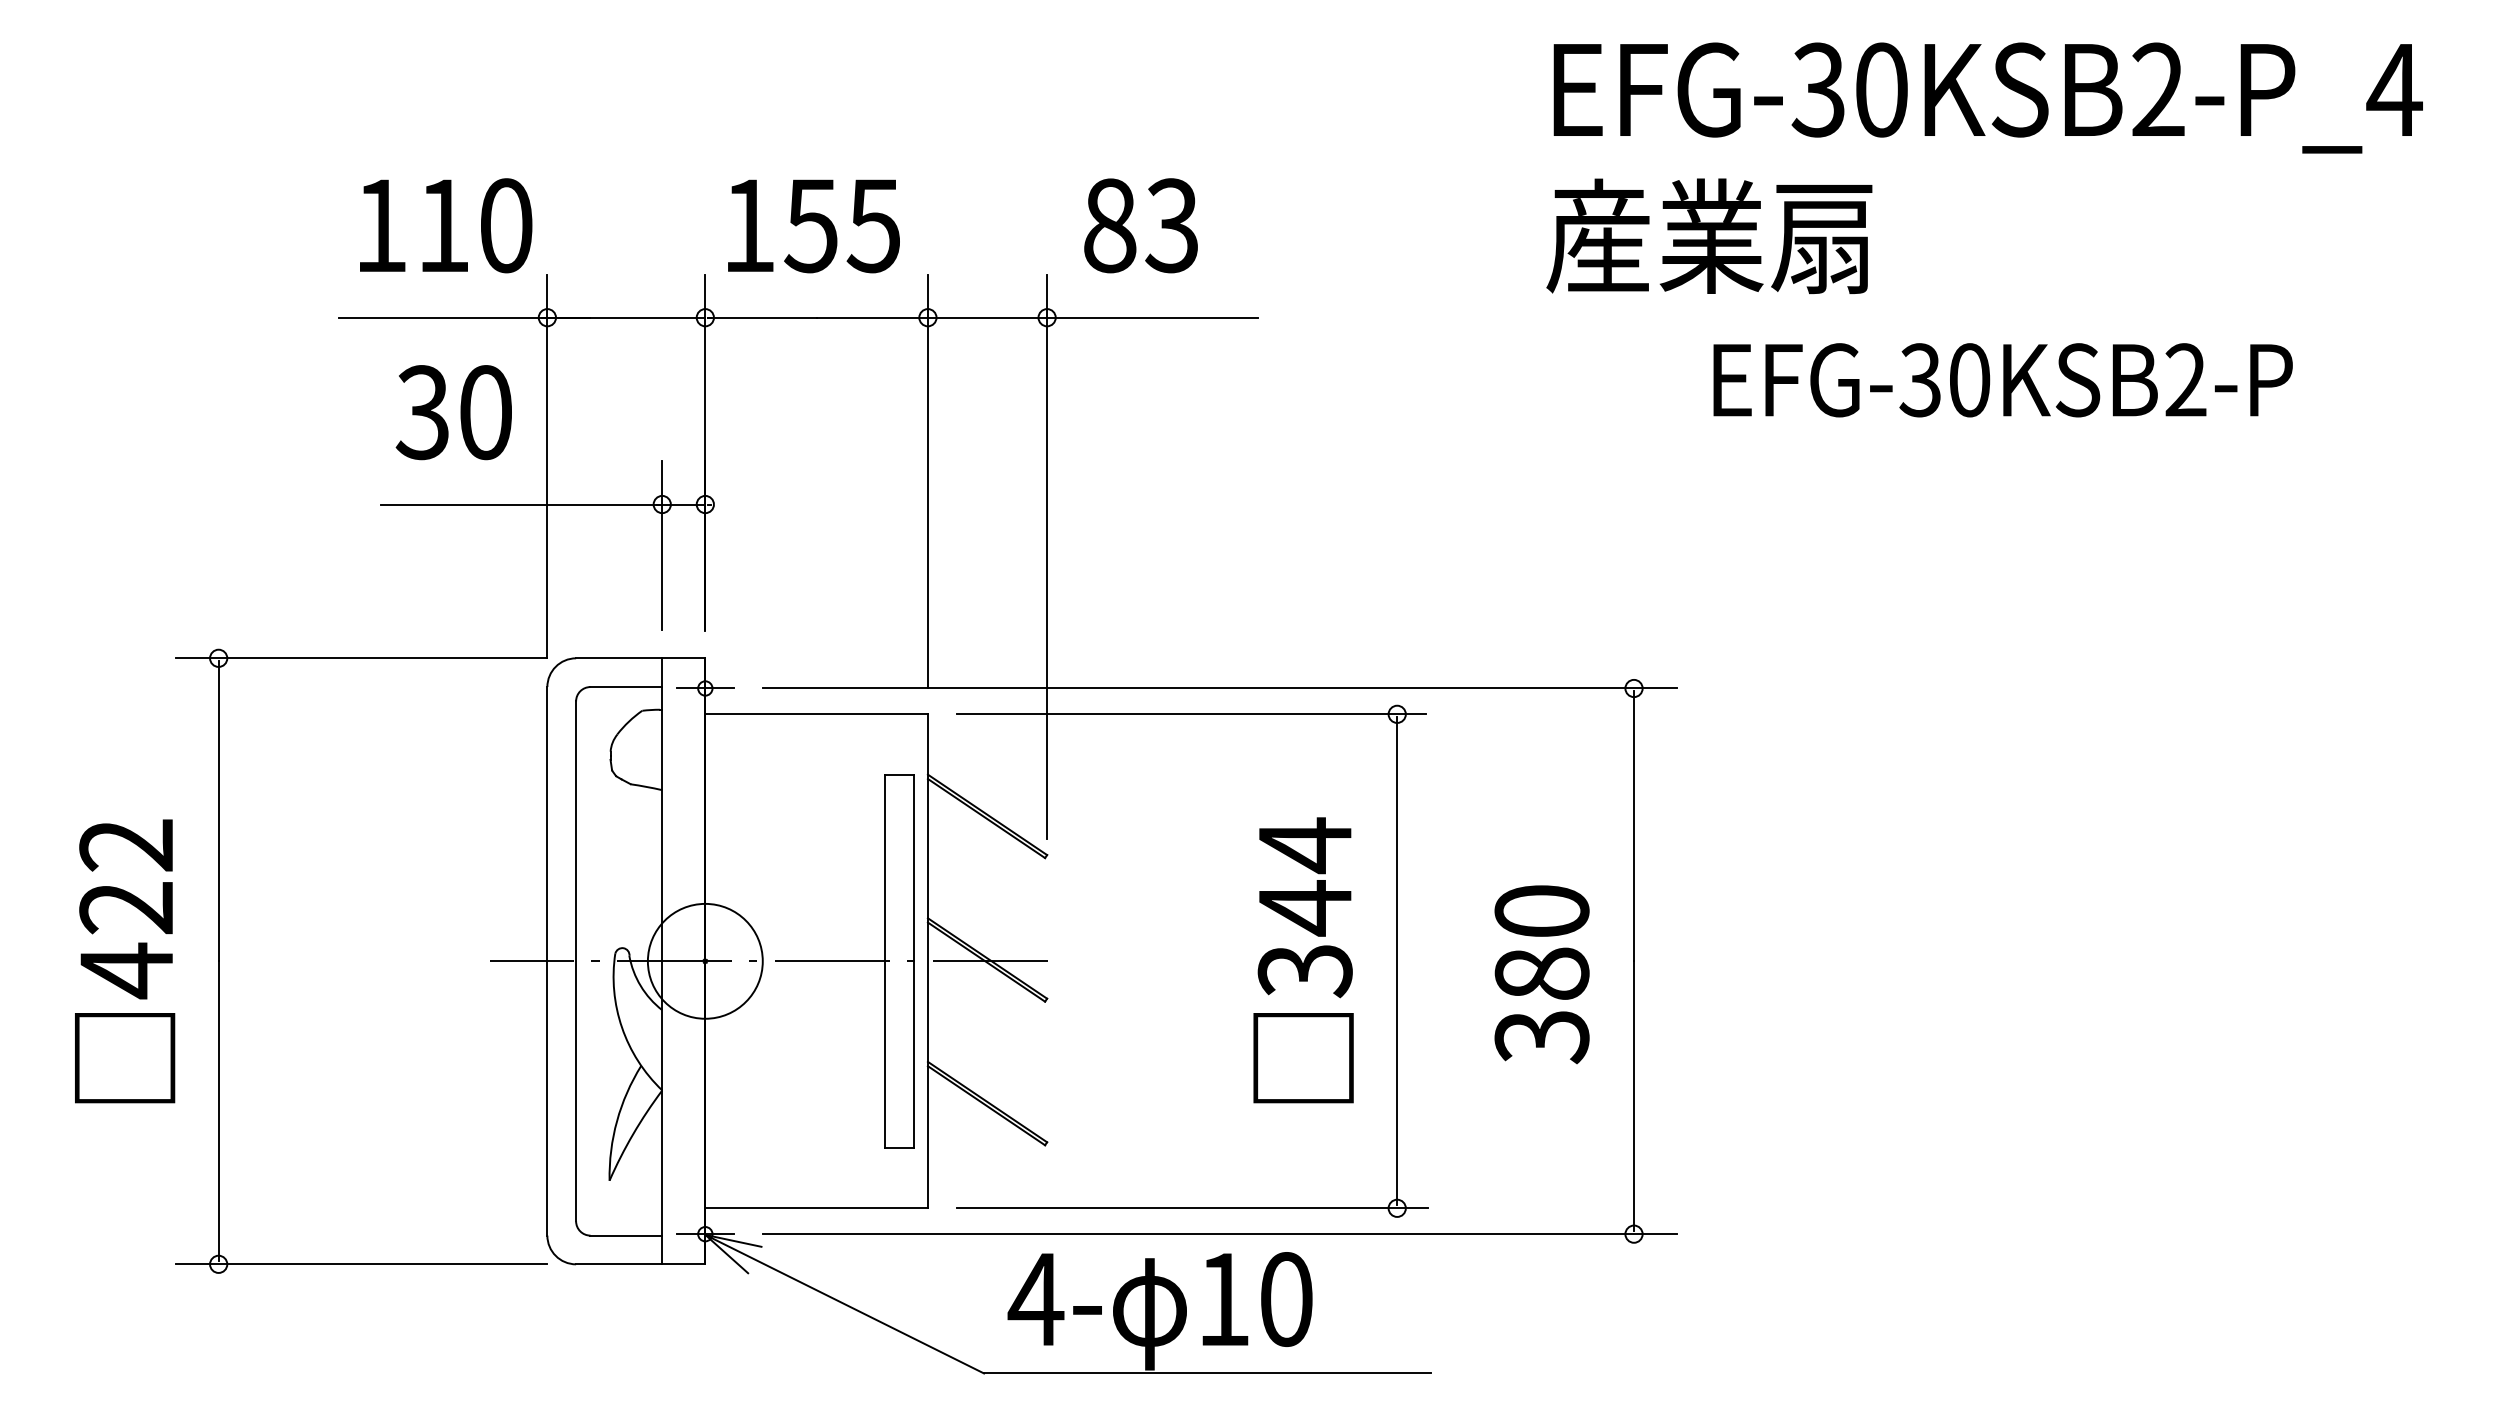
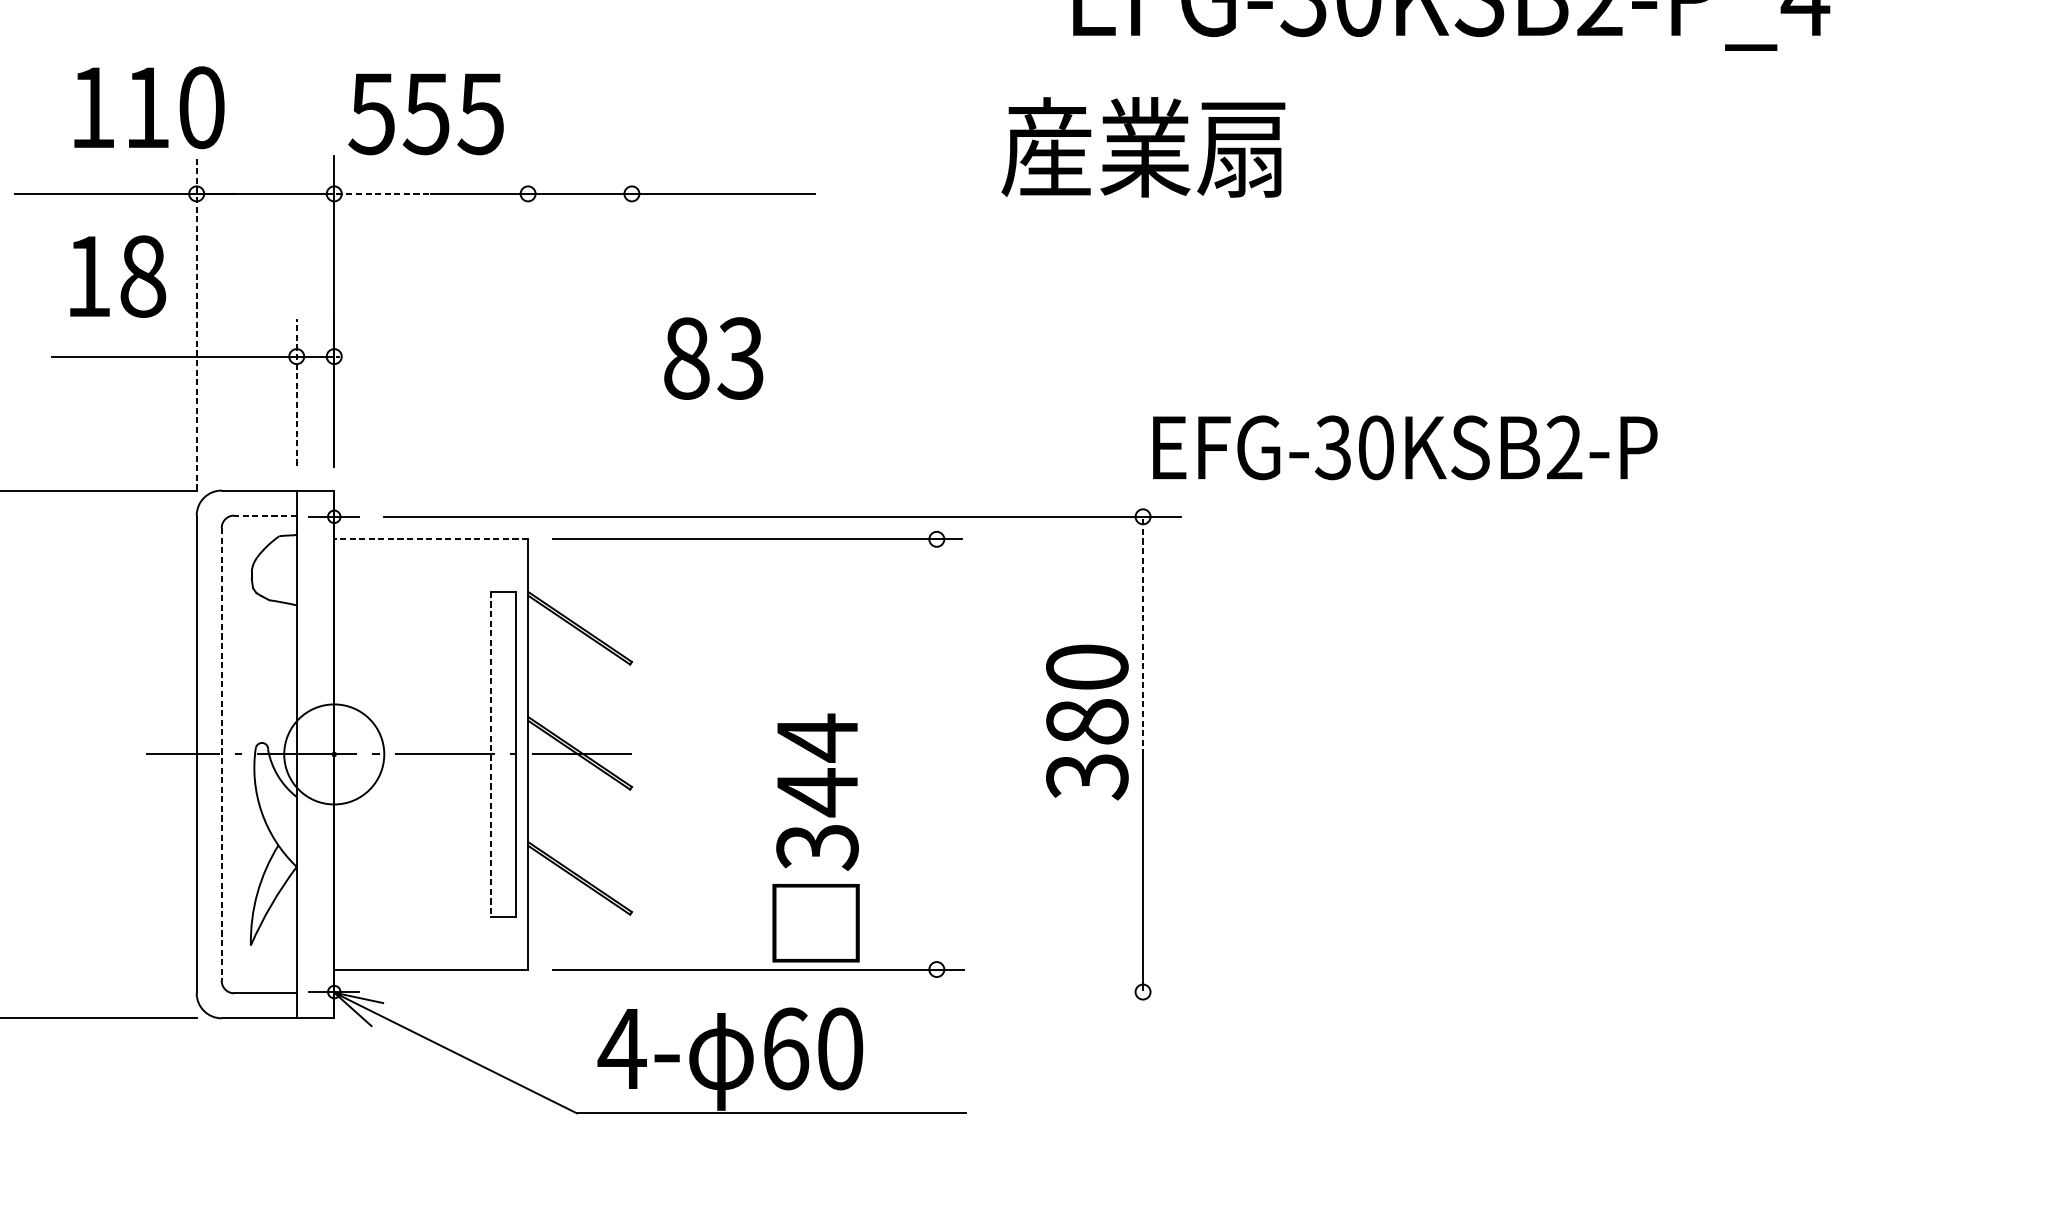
text: (446, 225) -> (149, 107), moved
text: (1140, 225) -> (713, 358), moved
text: (747, 226) -> (370, 114), 155 -> 555
text: (1709, 235) -> (1143, 146), moved
line: (762, 317) -> (384, 193), solid -> dashed
text: (2002, 380) -> (1404, 448), moved
text: (453, 412) -> (114, 276), 30 -> 18
line: (547, 466) -> (196, 323), solid -> dashed
line: (927, 481) -> (527, 336), removed
line: (662, 545) -> (296, 392), solid -> dashed
line: (1047, 556) -> (632, 401), removed
line: (626, 687) -> (265, 515), solid -> dashed
line: (816, 714) -> (431, 539), solid -> dashed
line: (1634, 826) -> (1143, 637), solid -> dashed
text: (1303, 960) -> (816, 838), moved
line: (576, 961) -> (222, 754), solid -> dashed
line: (884, 961) -> (490, 754), solid -> dashed
line: (1397, 961) -> (937, 754), removed
text: (1541, 974) -> (1086, 722), moved
line: (1219, 1234) -> (782, 992), removed
text: (1224, 1299) -> (786, 1048), 10 -> 60

